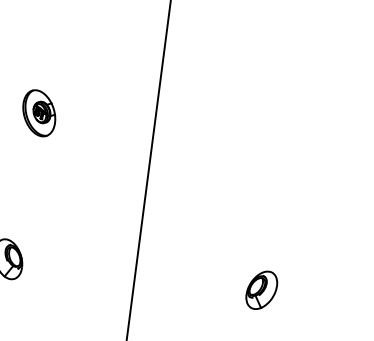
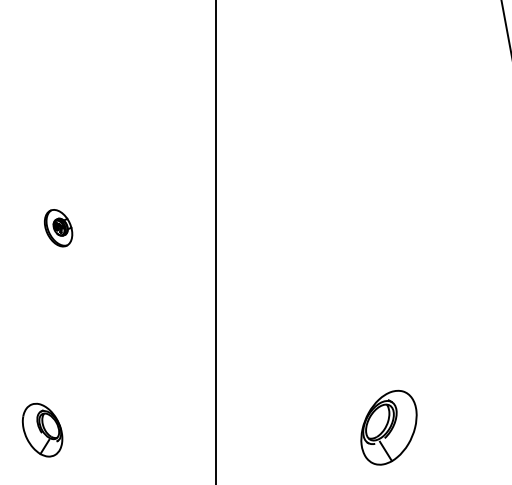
part: (39, 112) -> (58, 227), size x0.6
part: (261, 290) -> (388, 427), size x1.4

